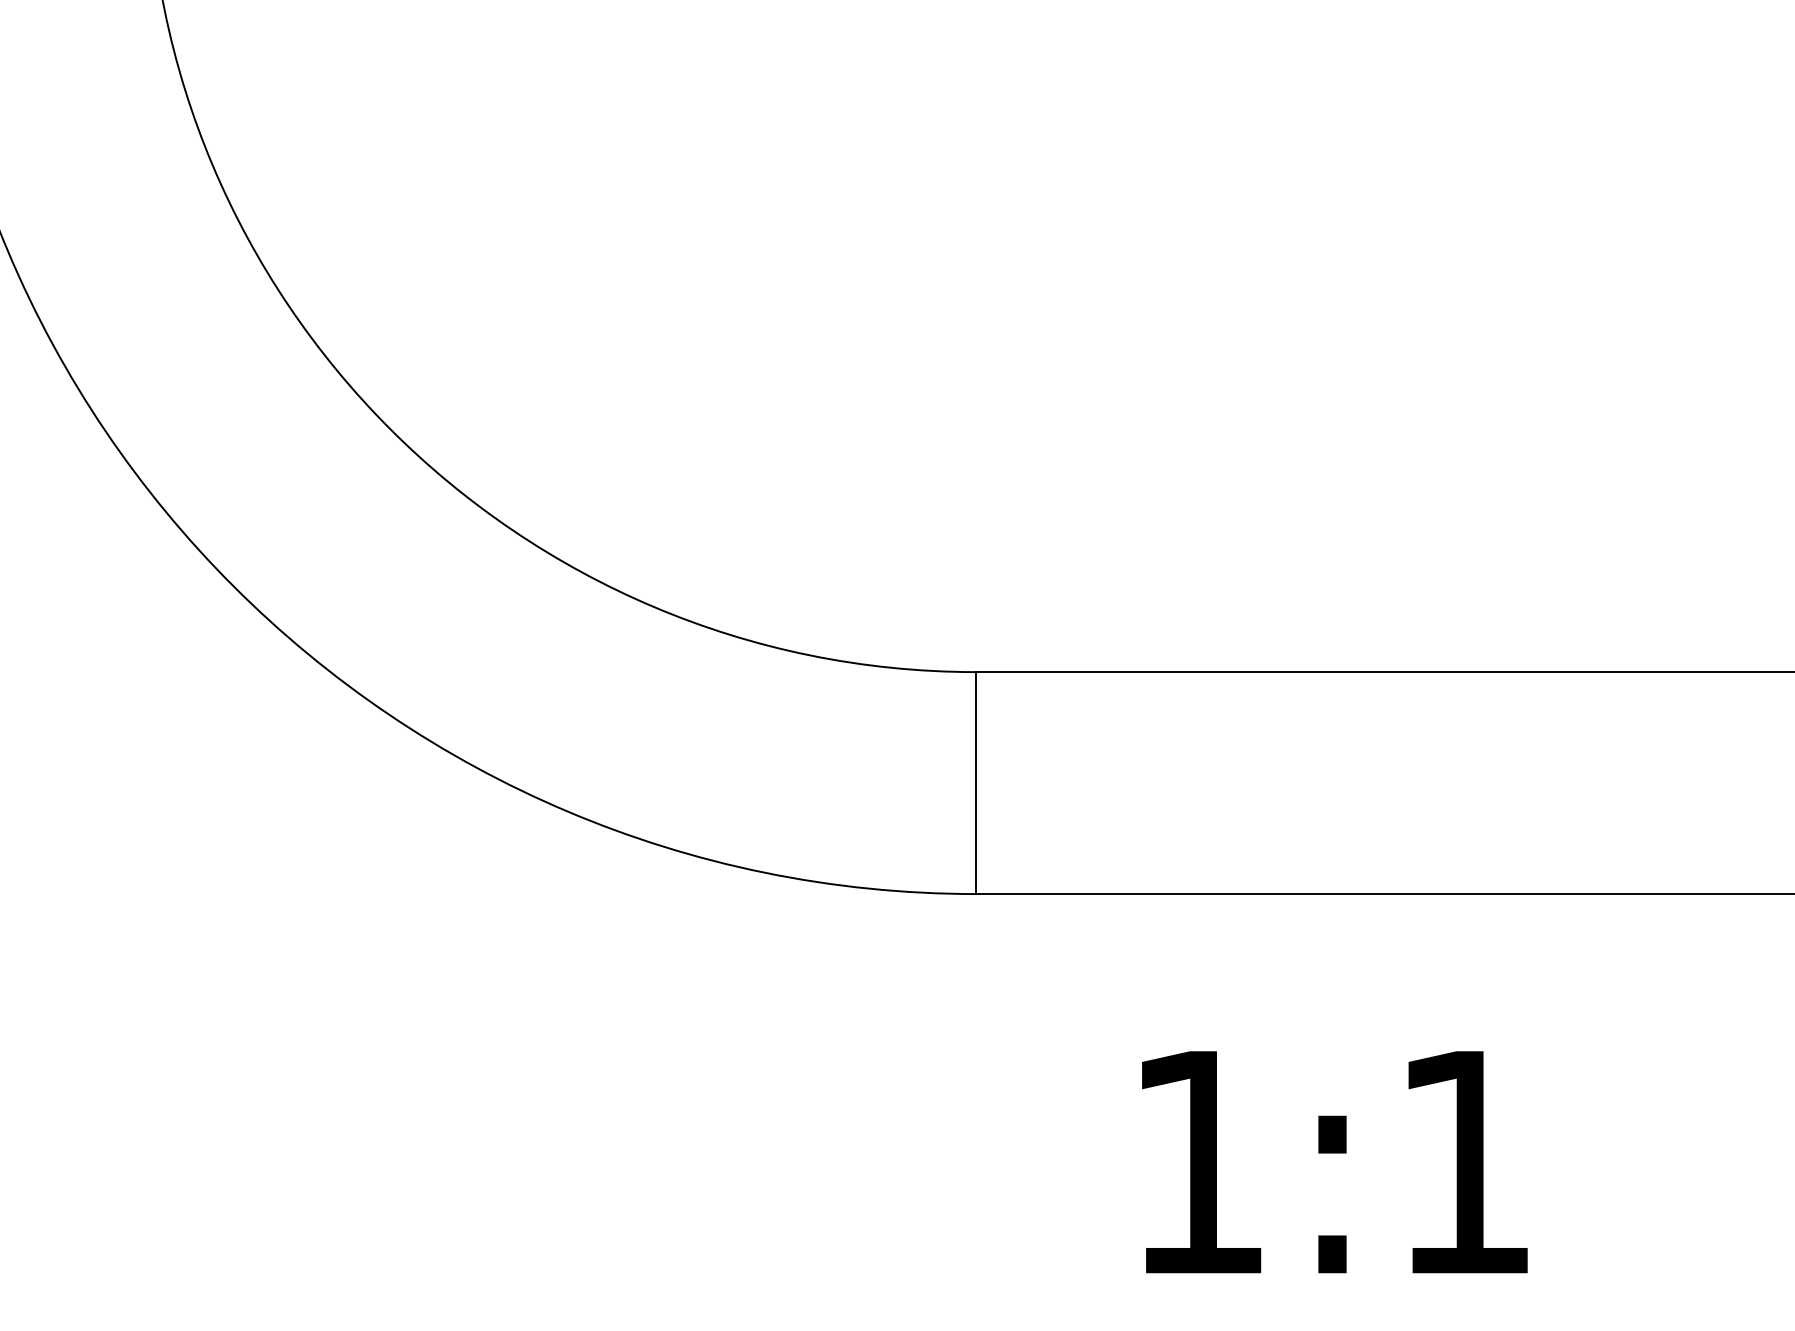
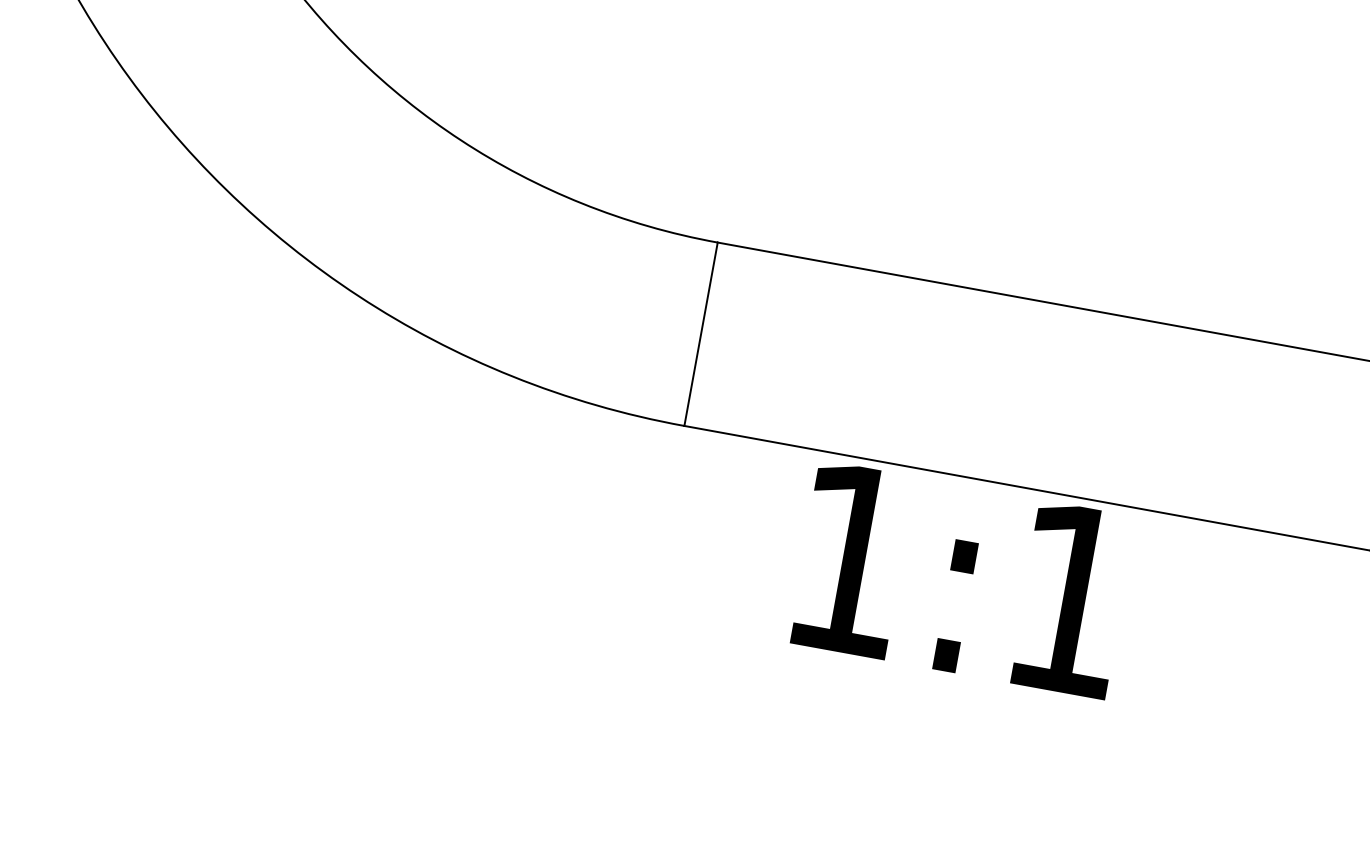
text: (1334, 1162) -> (962, 580), moved

